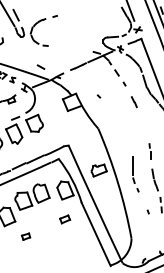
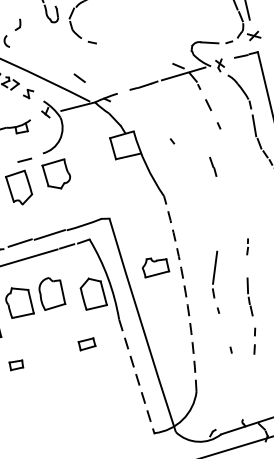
line: (133, 102) -> (211, 167), moved
part: (149, 151) -> (246, 246), size x0.6
arc: (117, 182) -> (185, 292), solid -> dashed
line: (96, 234) -> (137, 377), solid -> dashed

